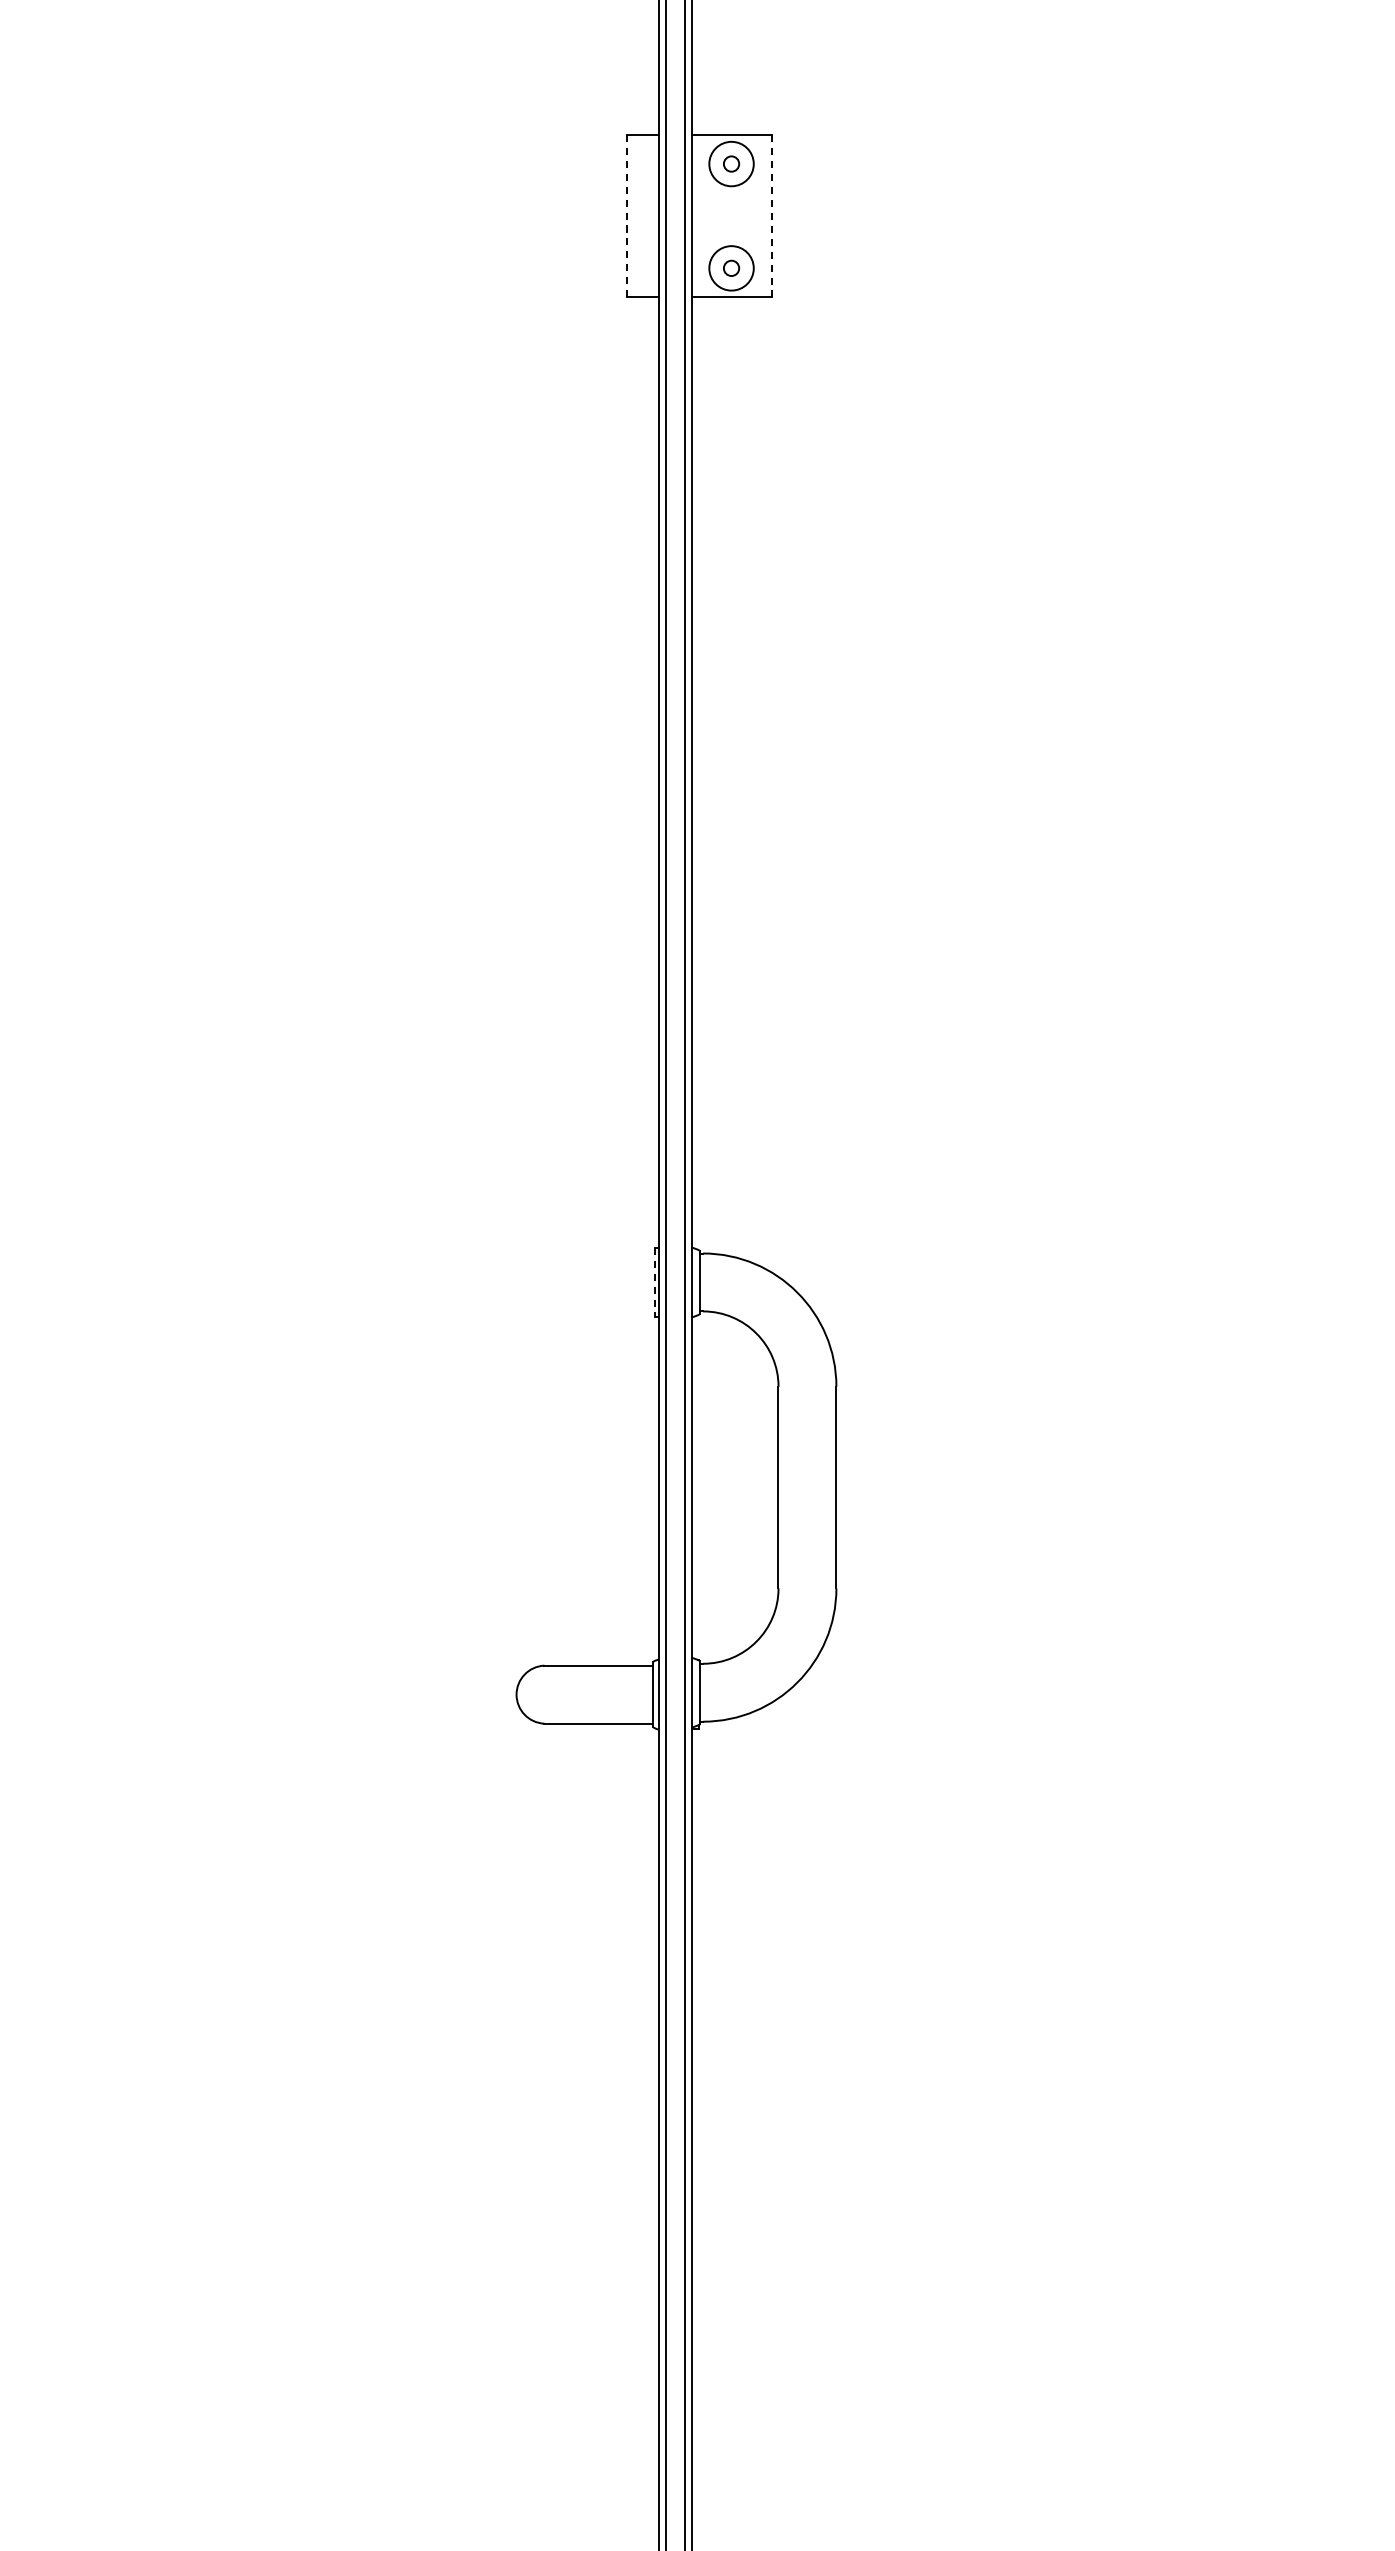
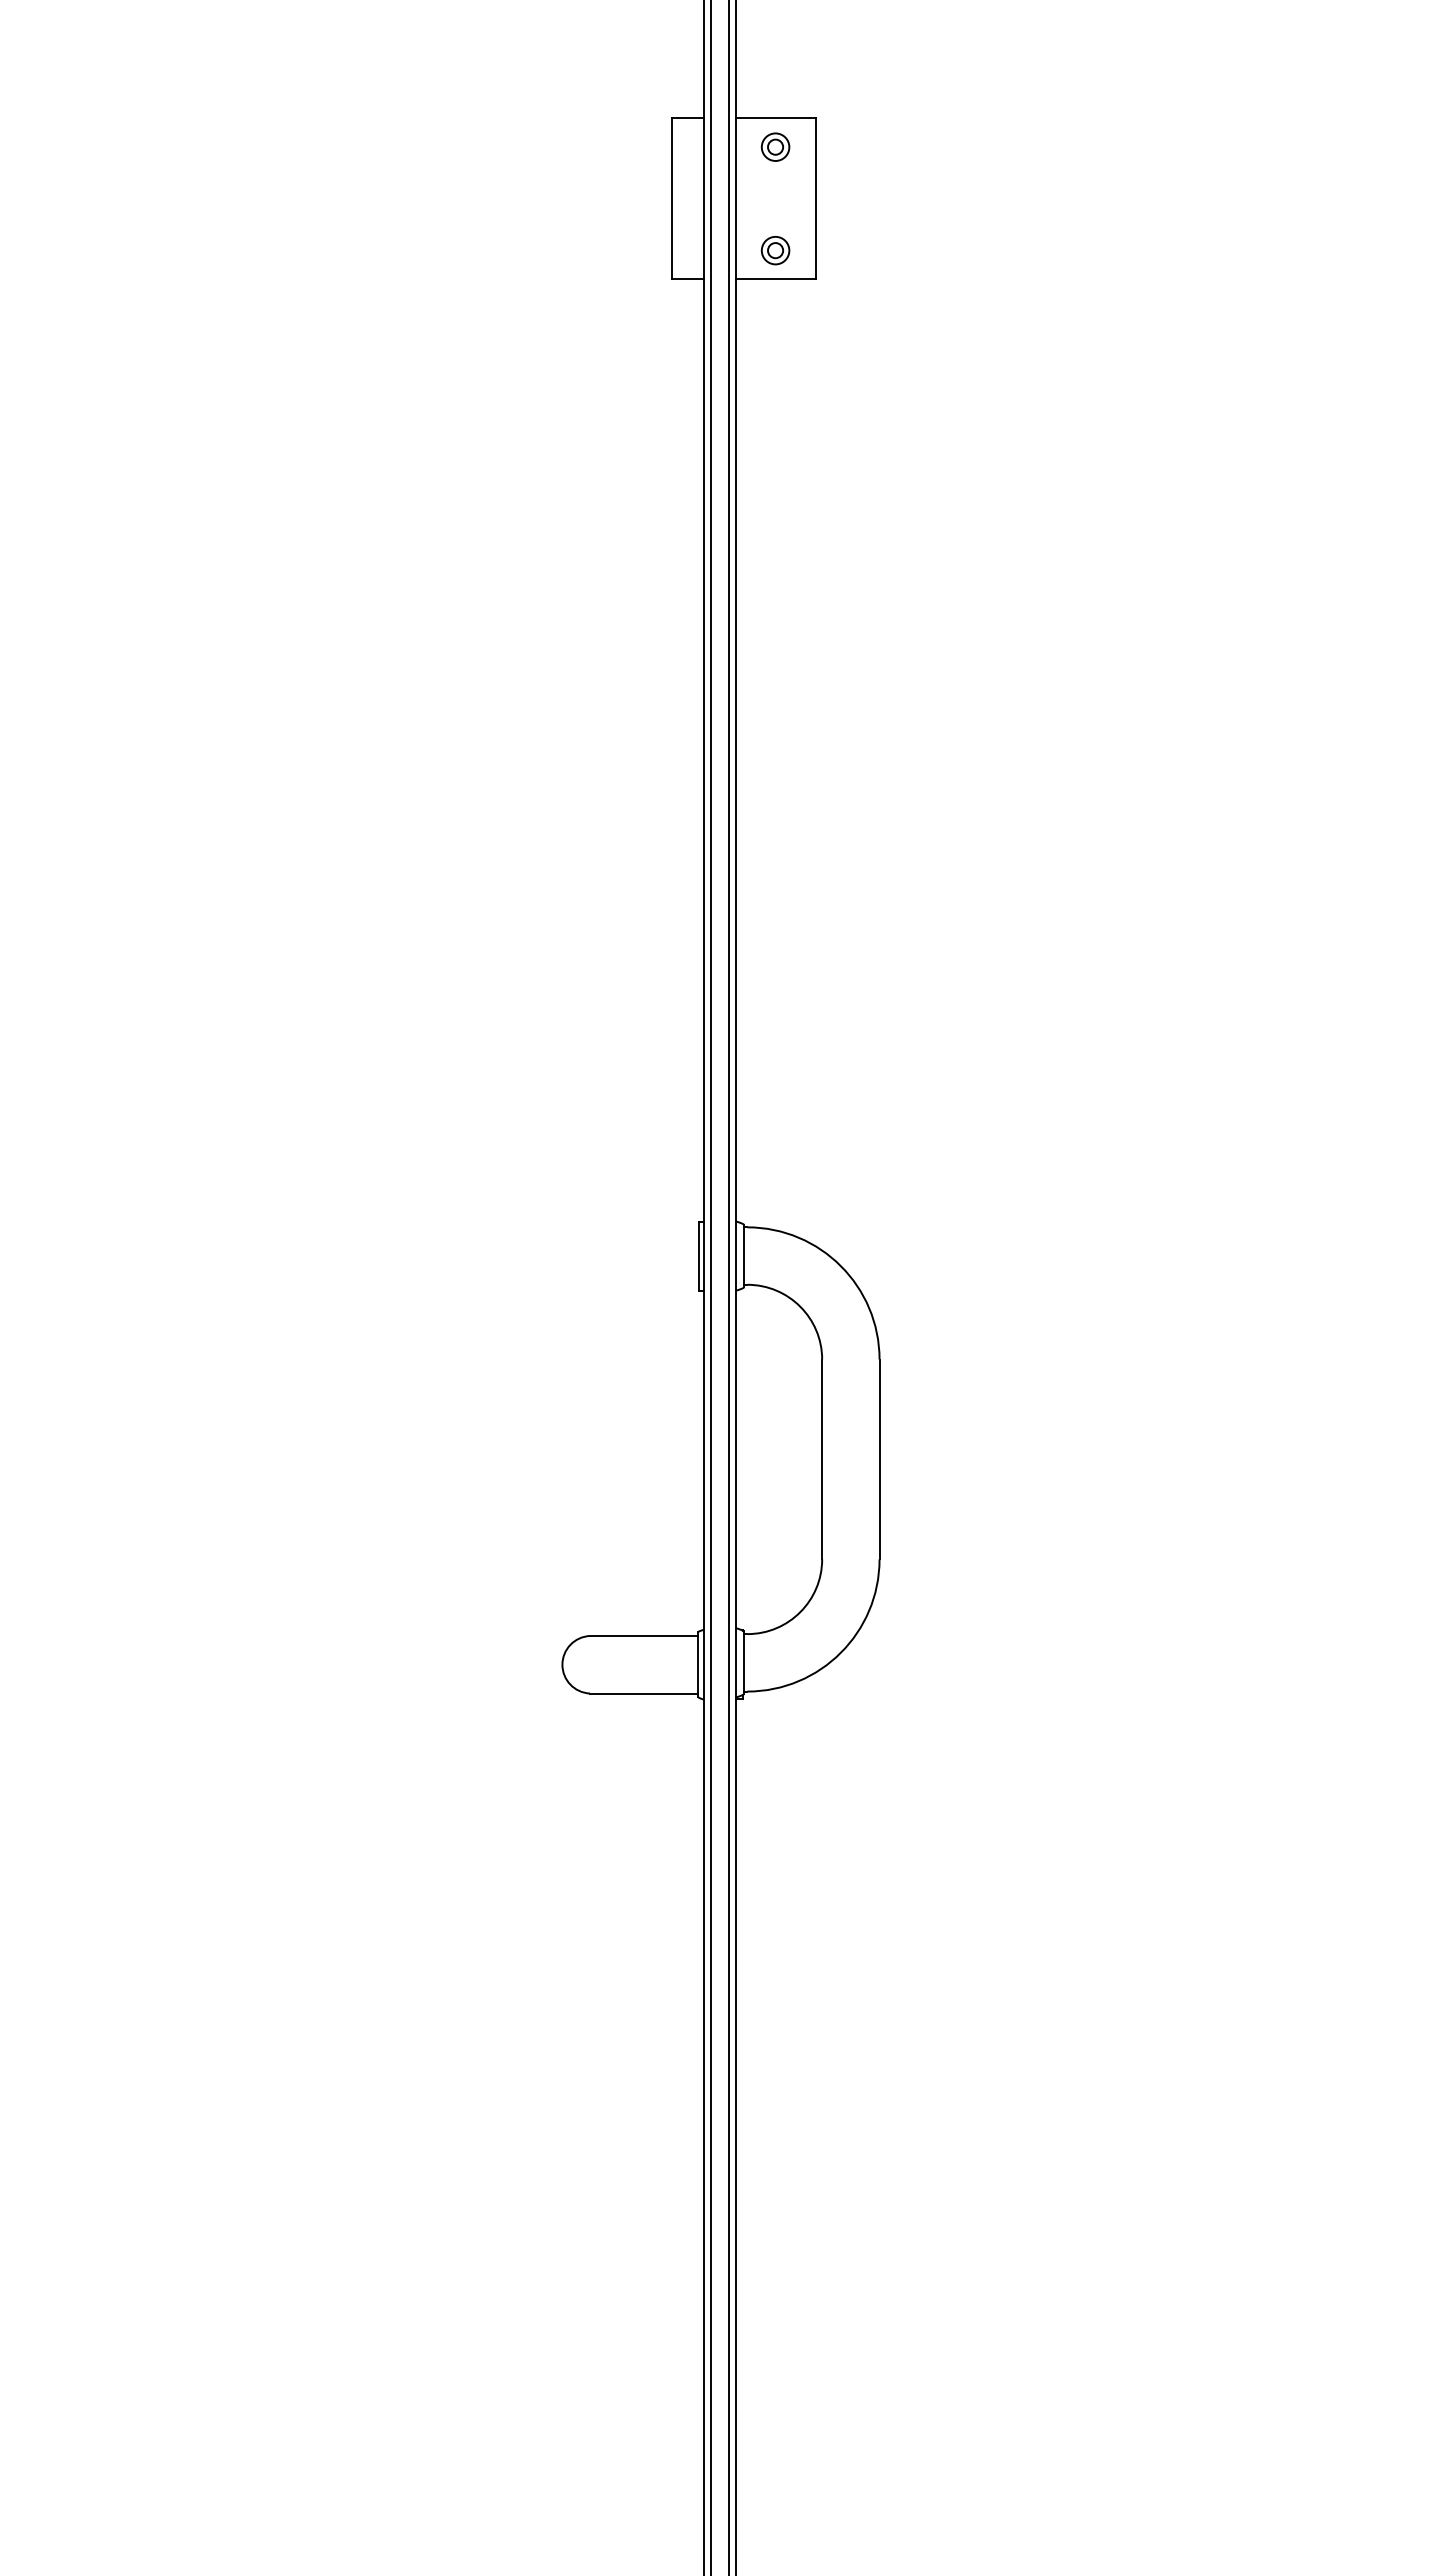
circle: (731, 163) -> (775, 146), size x0.62
line: (627, 216) -> (672, 199), dashed -> solid
line: (771, 216) -> (815, 199), dashed -> solid
circle: (731, 268) -> (775, 250), size x0.62
line: (654, 1282) -> (699, 1256), dashed -> solid

